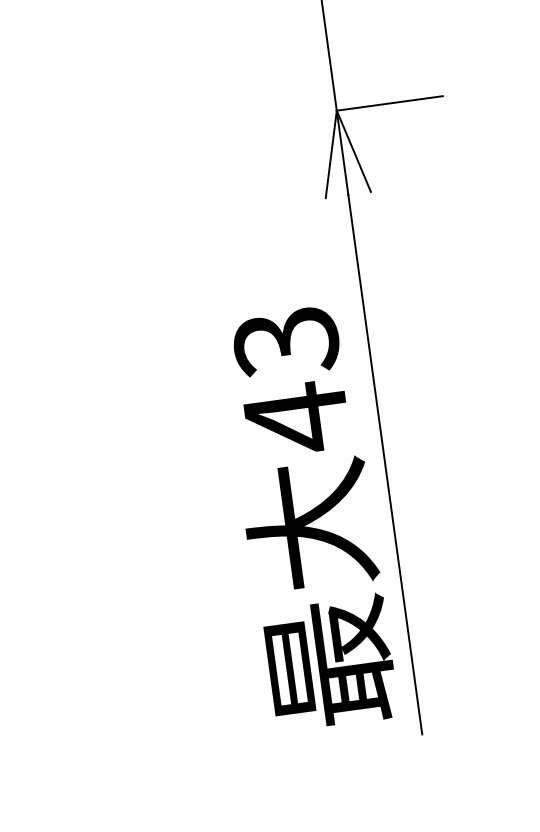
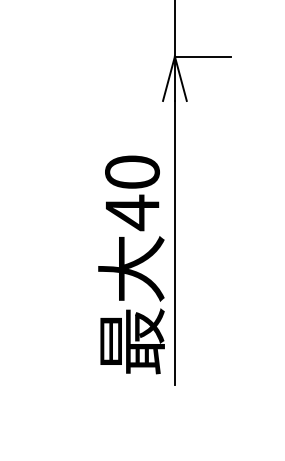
text: (286, 342) -> (132, 172), 43 -> 40

